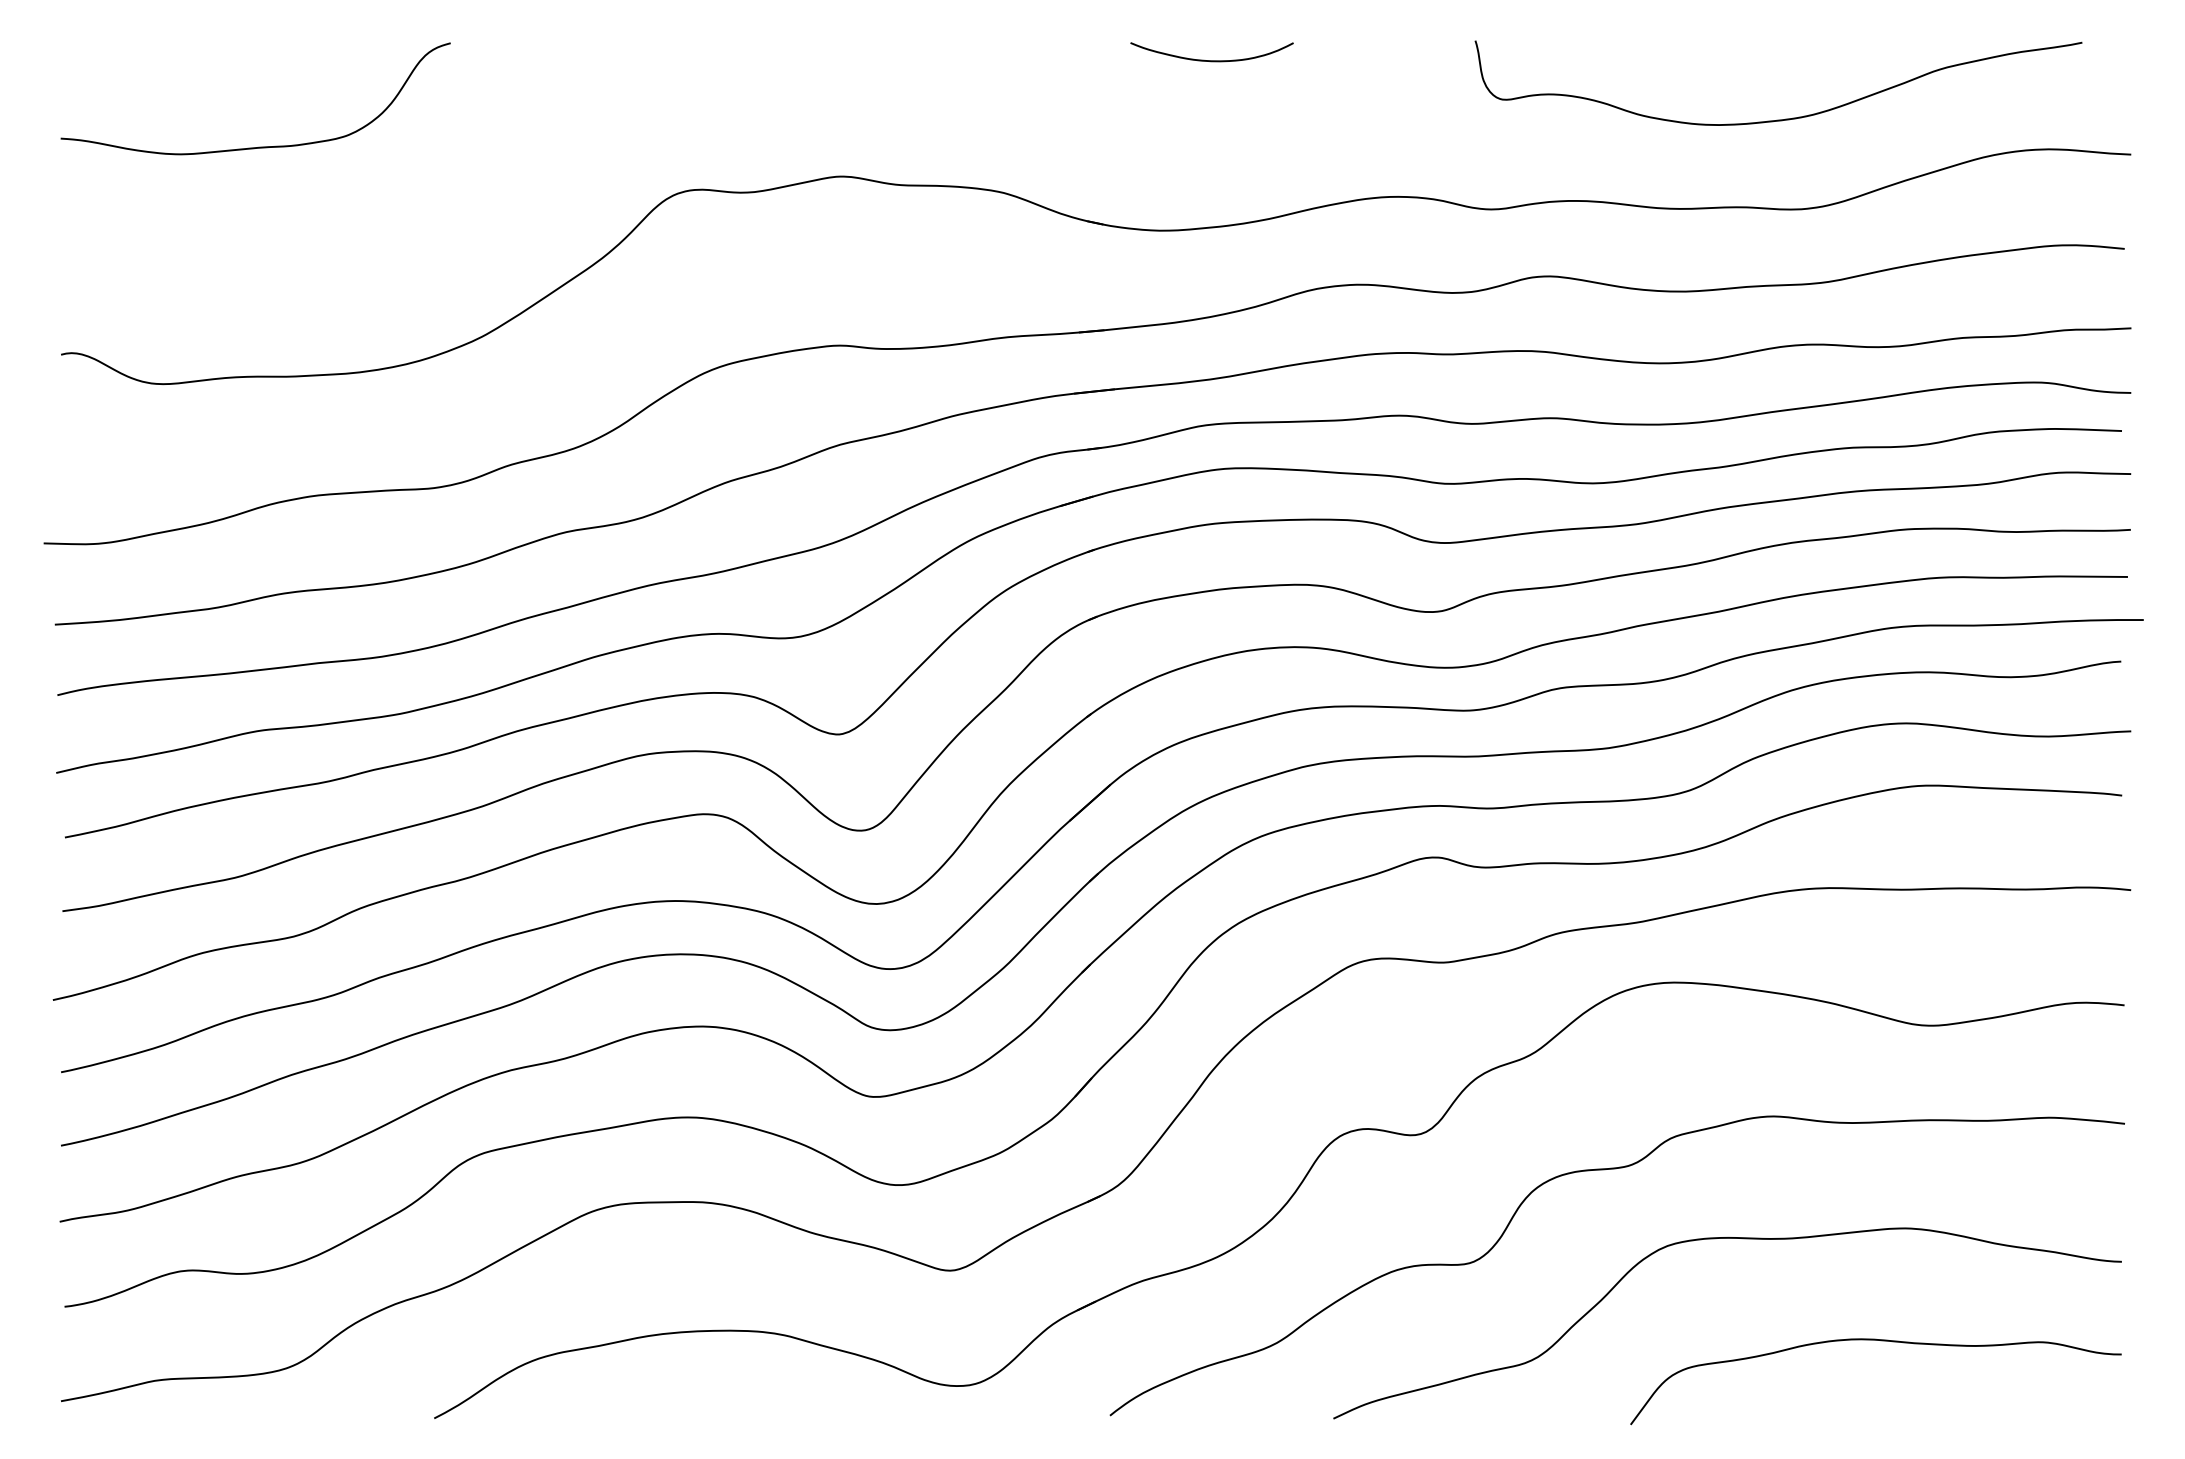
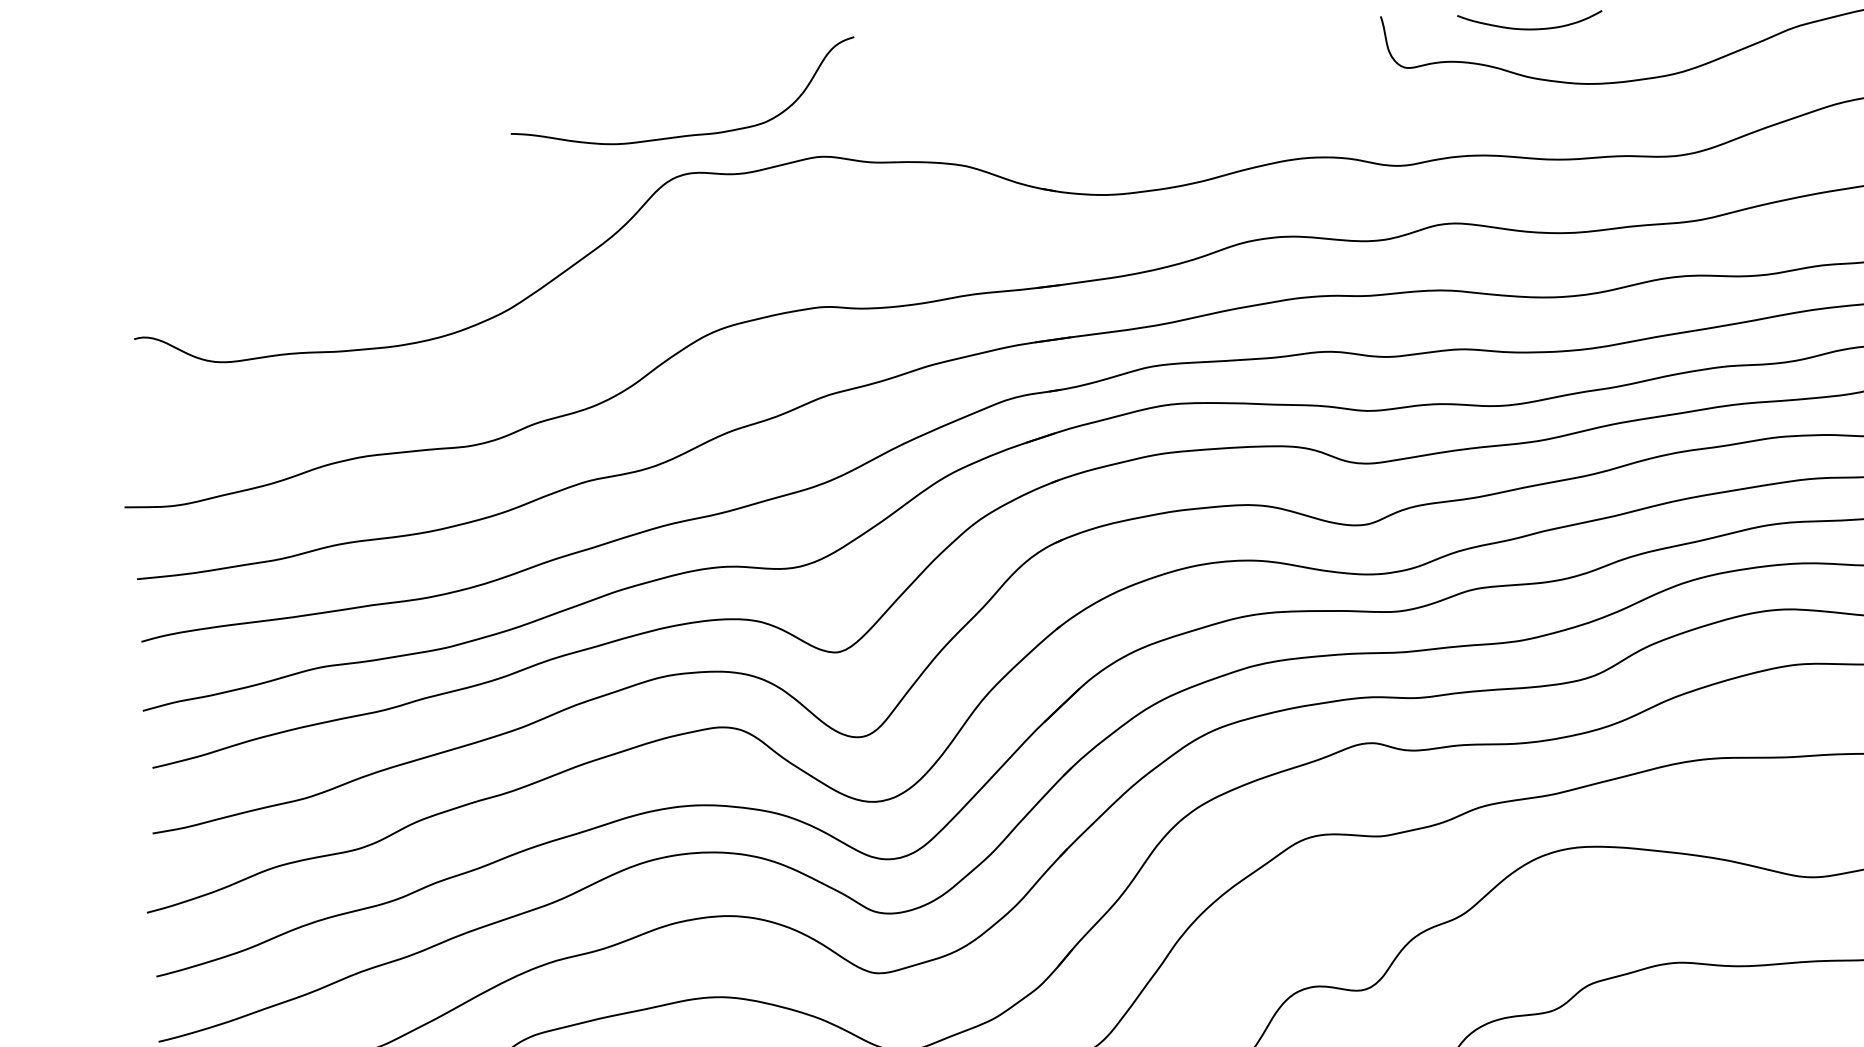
curve: (1211, 60) -> (1529, 28), moved
curve: (258, 146) -> (686, 134), moved

